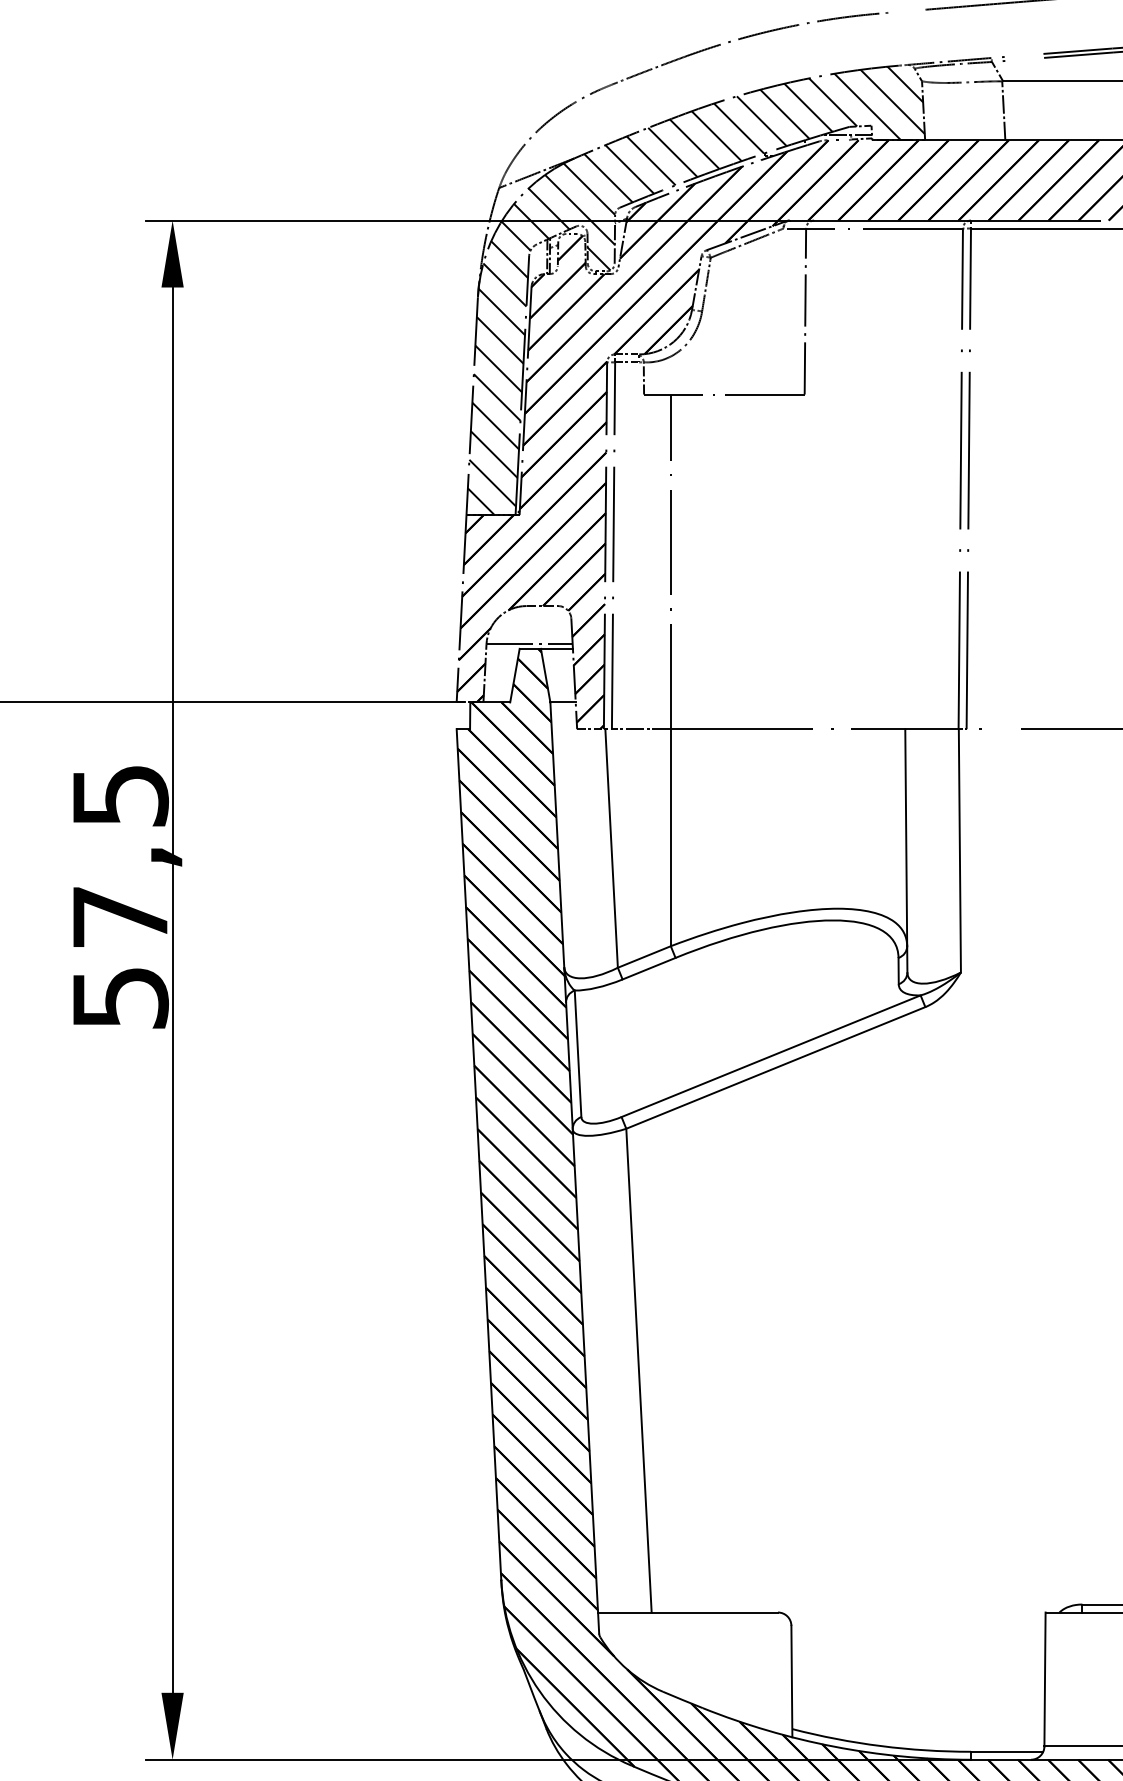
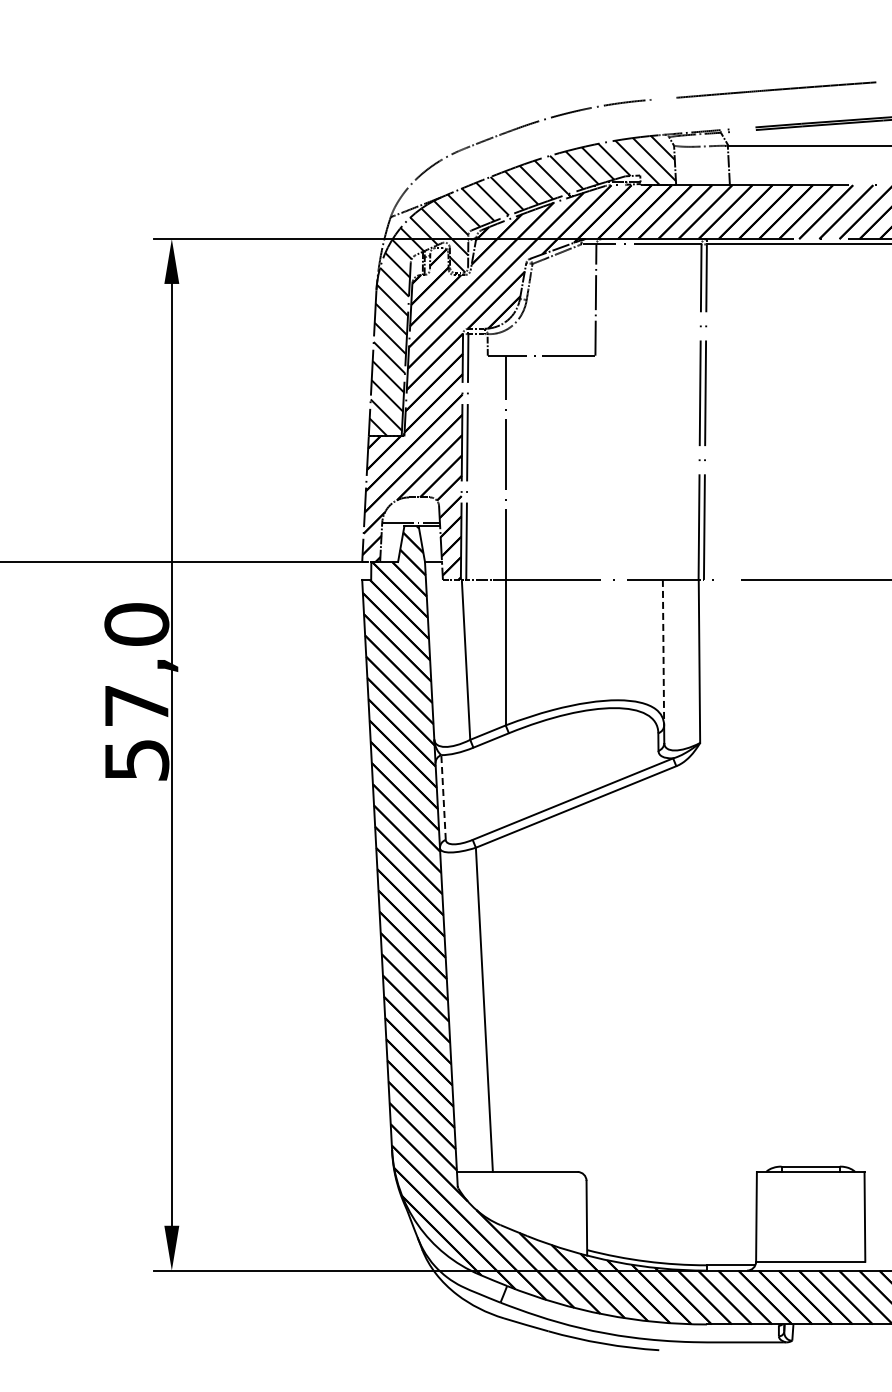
text: (119, 795) -> (136, 624), 57,5 -> 57,0
line: (906, 837) -> (663, 652), solid -> dashed
line: (577, 1053) -> (443, 797), solid -> dashed

